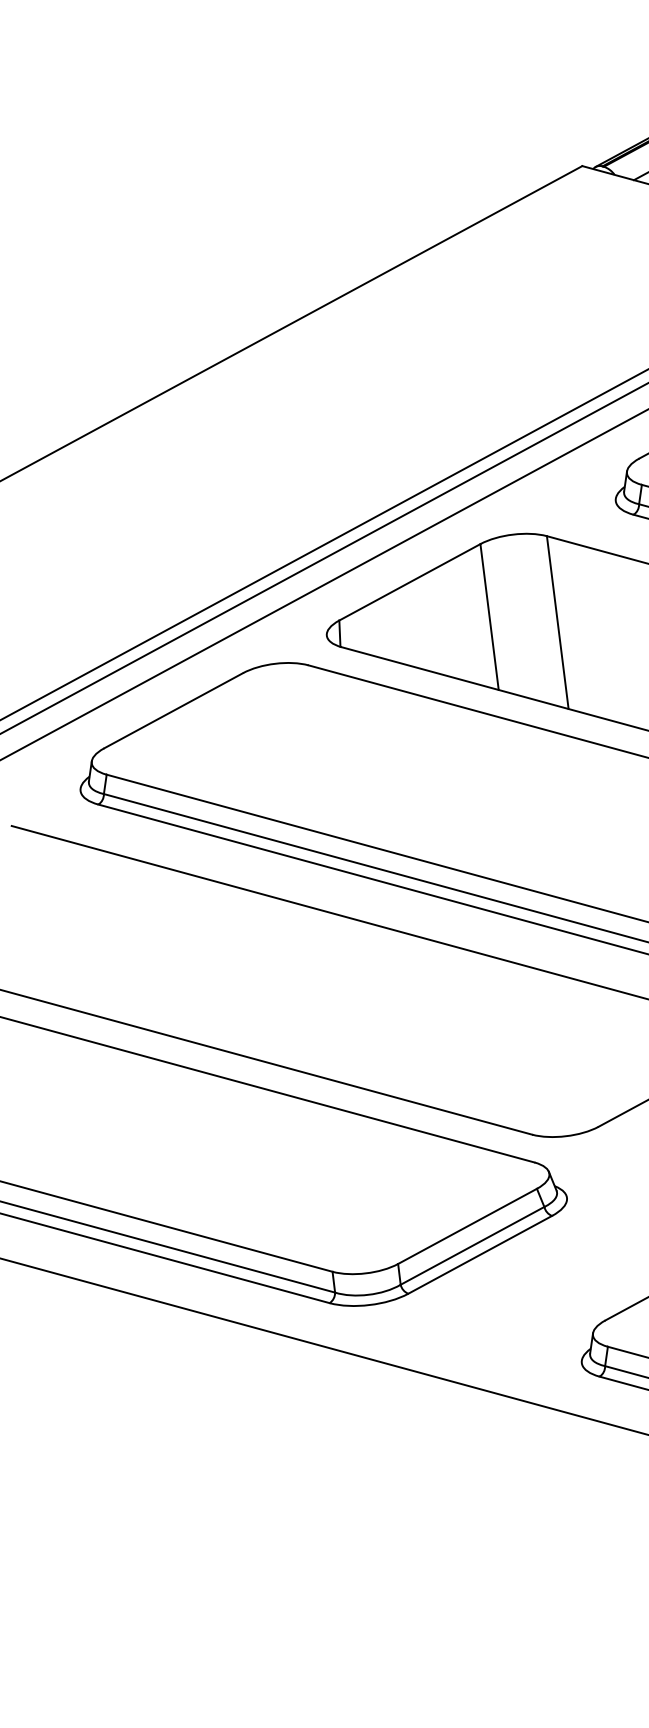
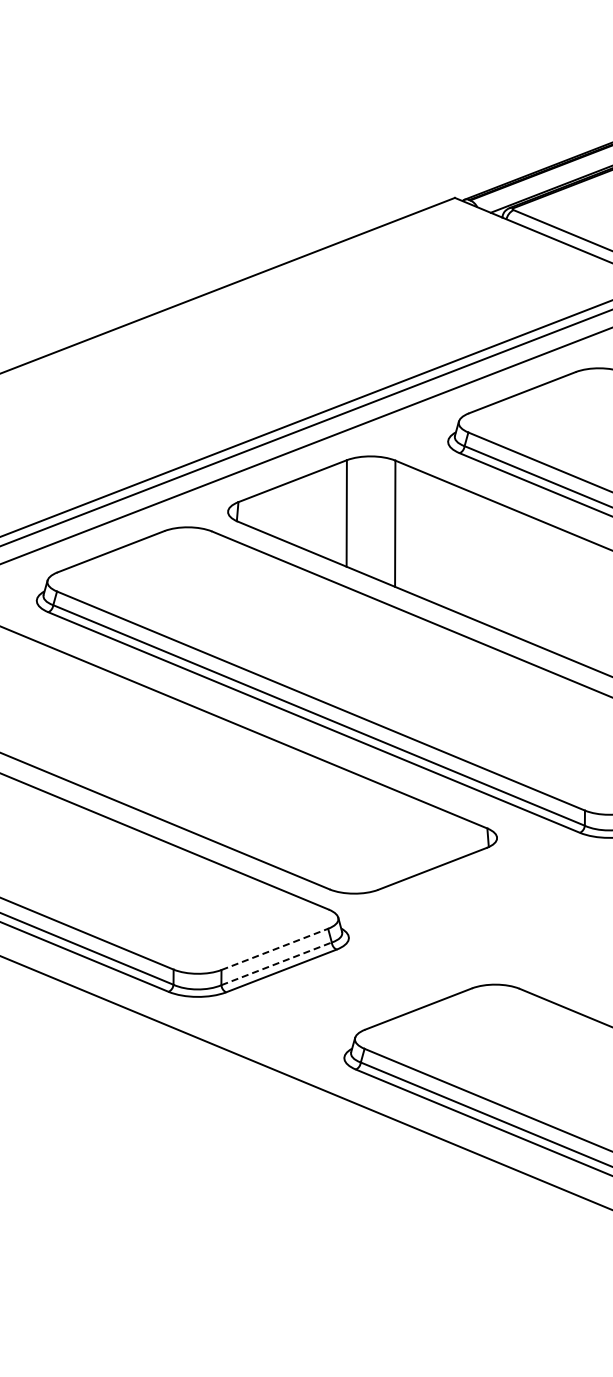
line: (468, 1226) -> (275, 949), solid -> dashed
line: (473, 1245) -> (277, 963), solid -> dashed

